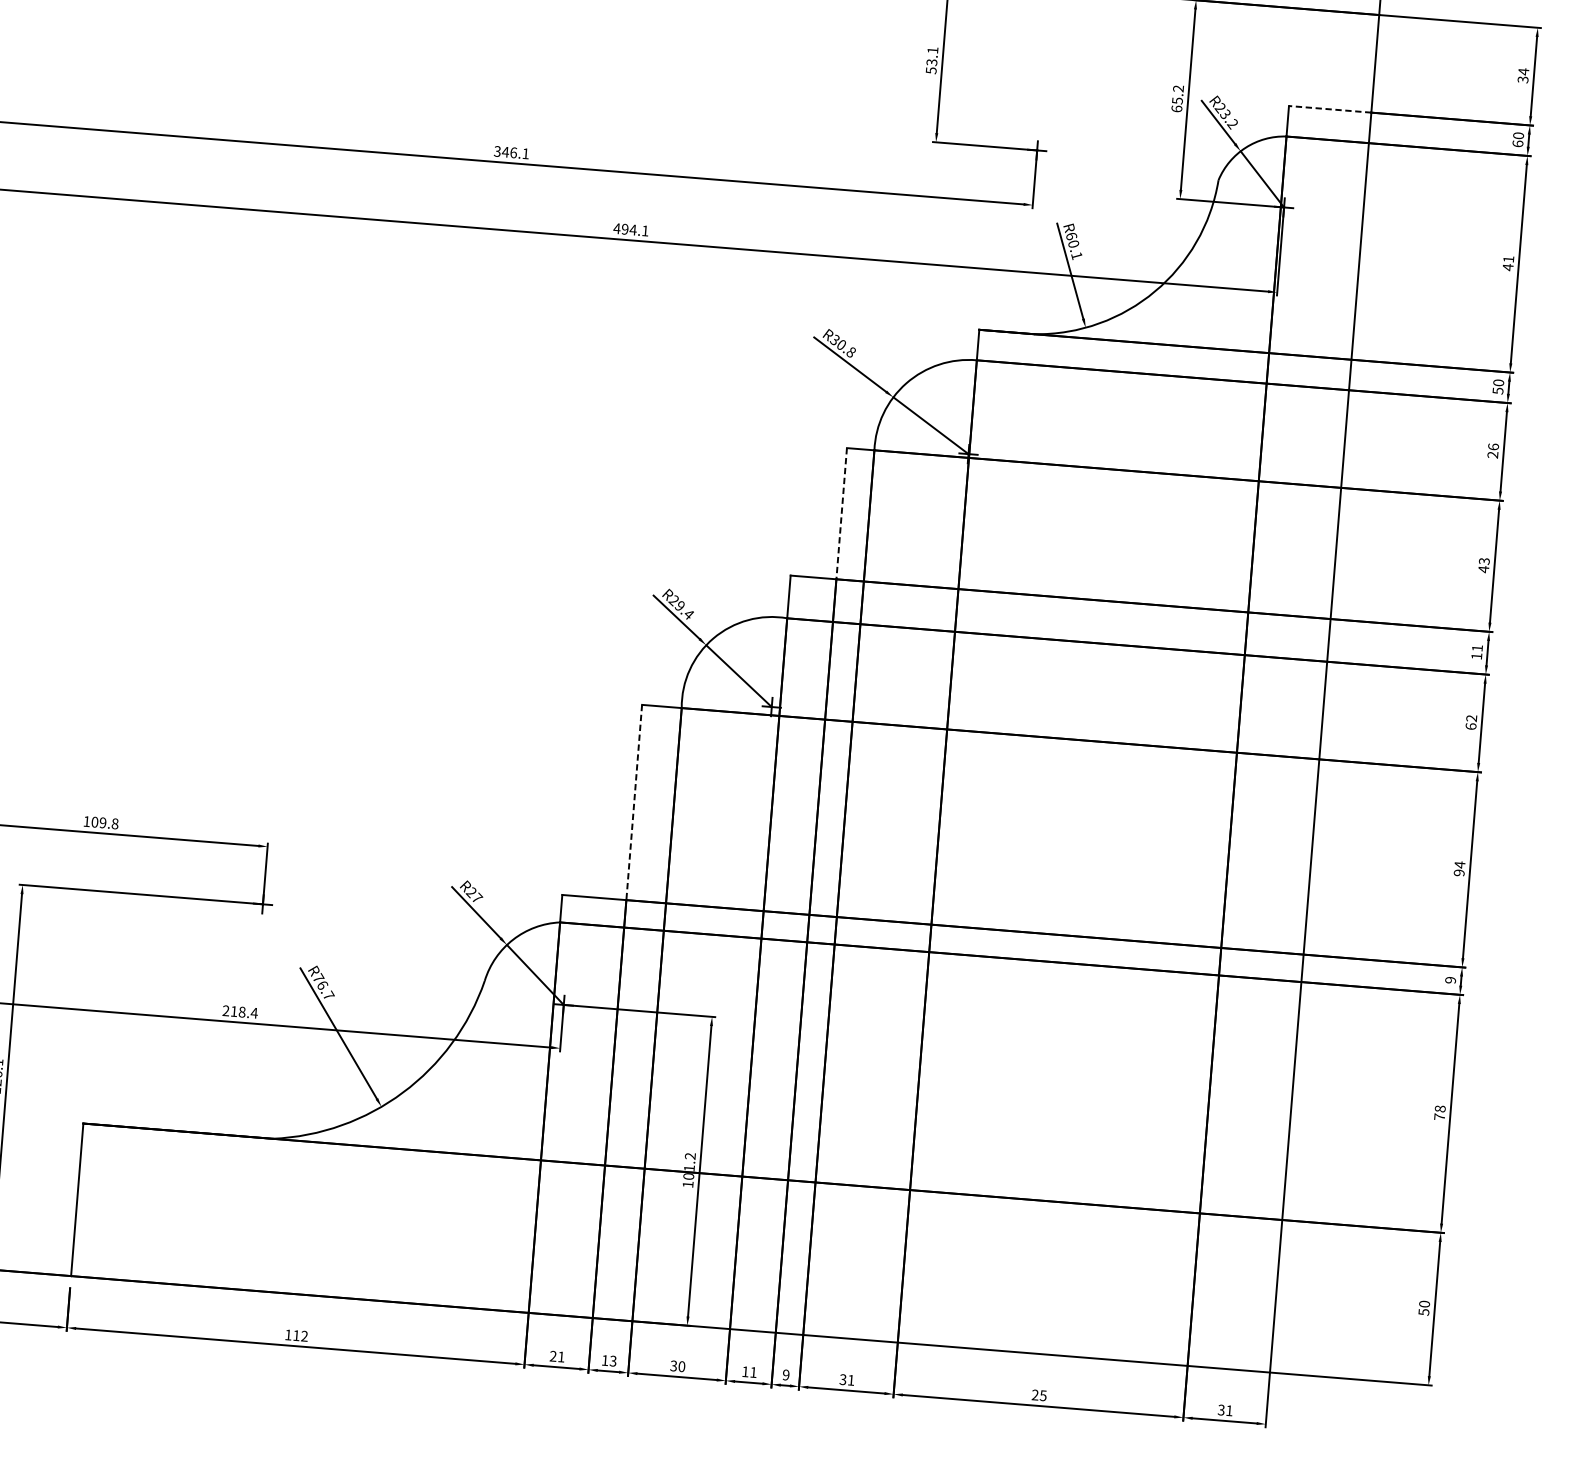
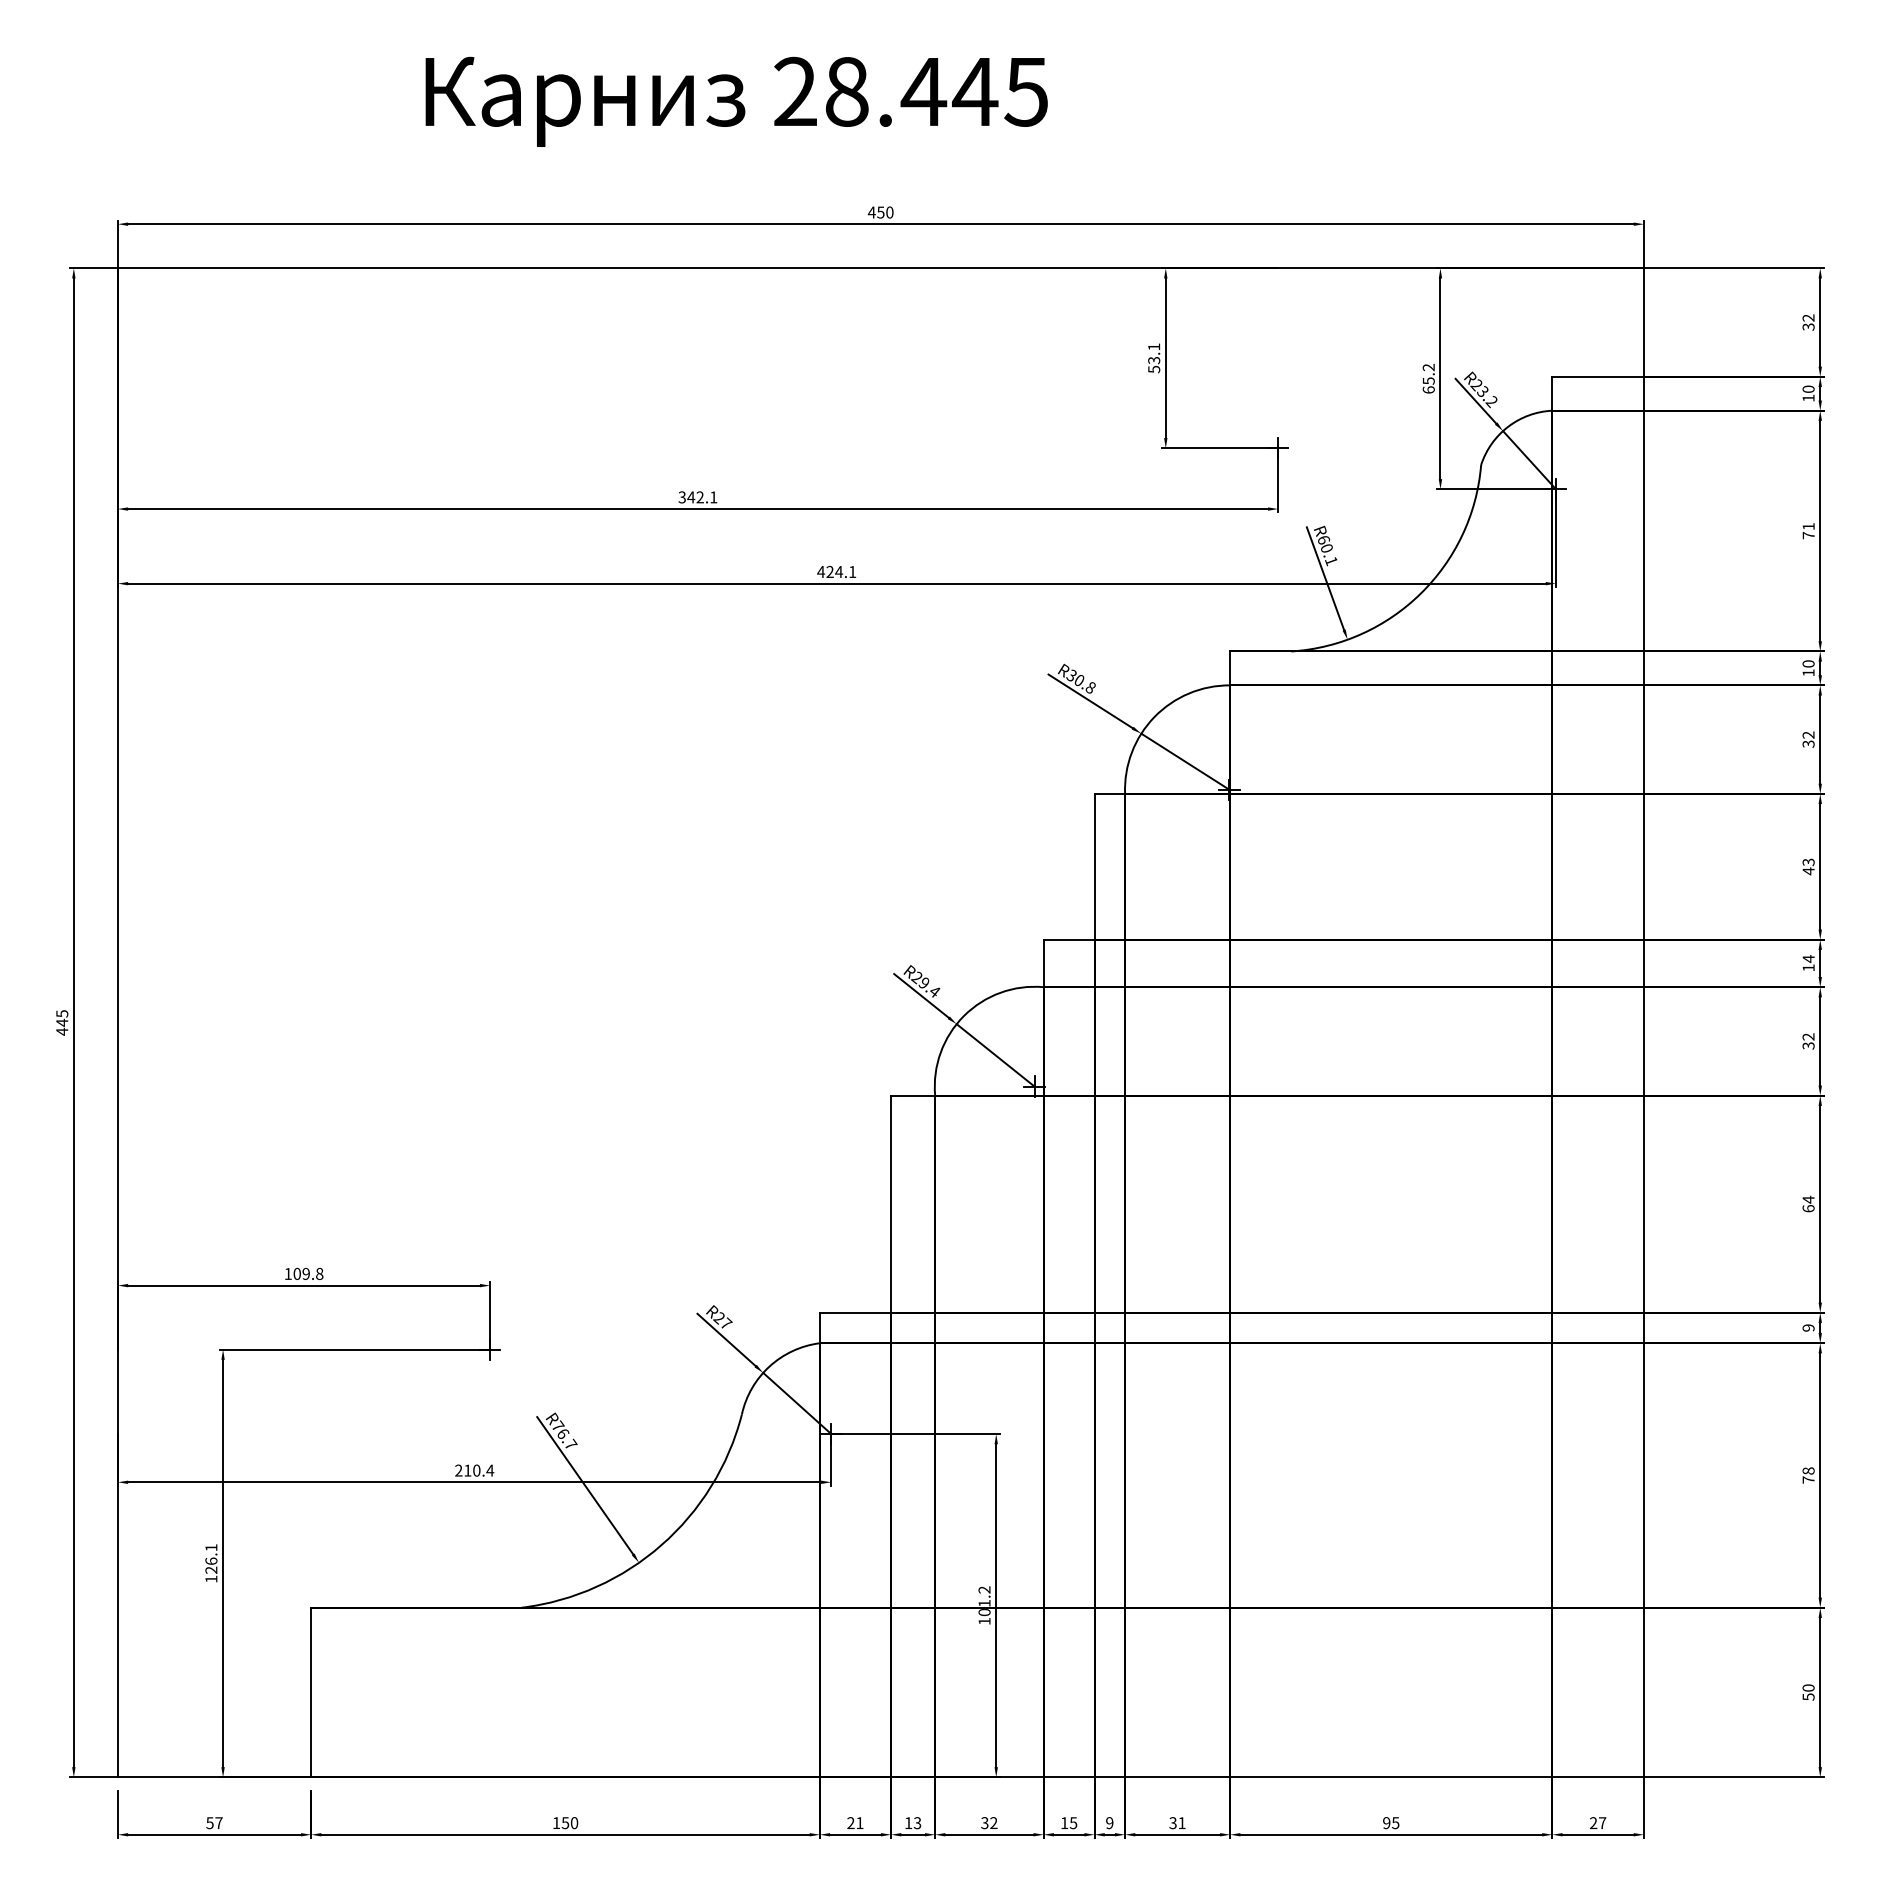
text: (1523, 72) -> (1808, 318), 34 -> 32
line: (1330, 109) -> (1598, 376), dashed -> solid
text: (1517, 143) -> (1808, 397), 60 -> 10
text: (513, 152) -> (699, 497), 346.1 -> 342.1
text: (624, 229) -> (829, 572), 494.1 -> 424.1
text: (1507, 267) -> (1808, 535), 41 -> 71
text: (1498, 390) -> (1808, 672), 50 -> 10
text: (1493, 450) -> (1808, 739), 26 -> 32
line: (841, 513) -> (1094, 866), dashed -> solid
text: (1477, 647) -> (1808, 958), 11 -> 14
text: (1471, 726) -> (1808, 1045), 62 -> 32
line: (634, 802) -> (891, 1204), dashed -> solid
text: (1459, 872) -> (1808, 1208), 94 -> 64
text: (241, 1012) -> (476, 1470), 218.4 -> 210.4
text: (300, 1336) -> (569, 1823), 112 -> 150
text: (681, 1367) -> (993, 1823), 30 -> 32
text: (753, 1372) -> (1073, 1823), 11 -> 15
text: (1035, 1395) -> (1386, 1823), 25 -> 95
text: (1224, 1410) -> (1597, 1823), 31 -> 27

